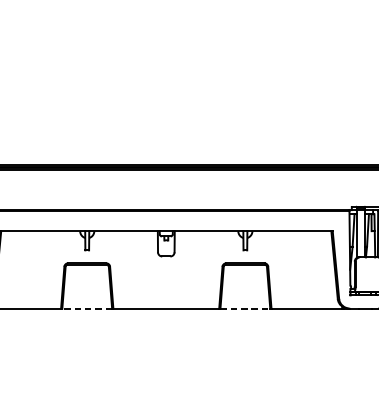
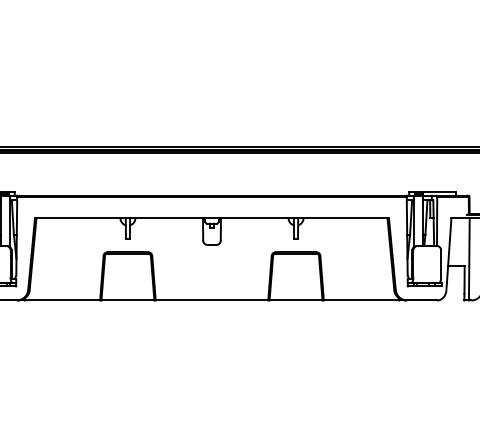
line: (86, 308) -> (127, 300), dashed -> solid
line: (245, 308) -> (296, 300), dashed -> solid

